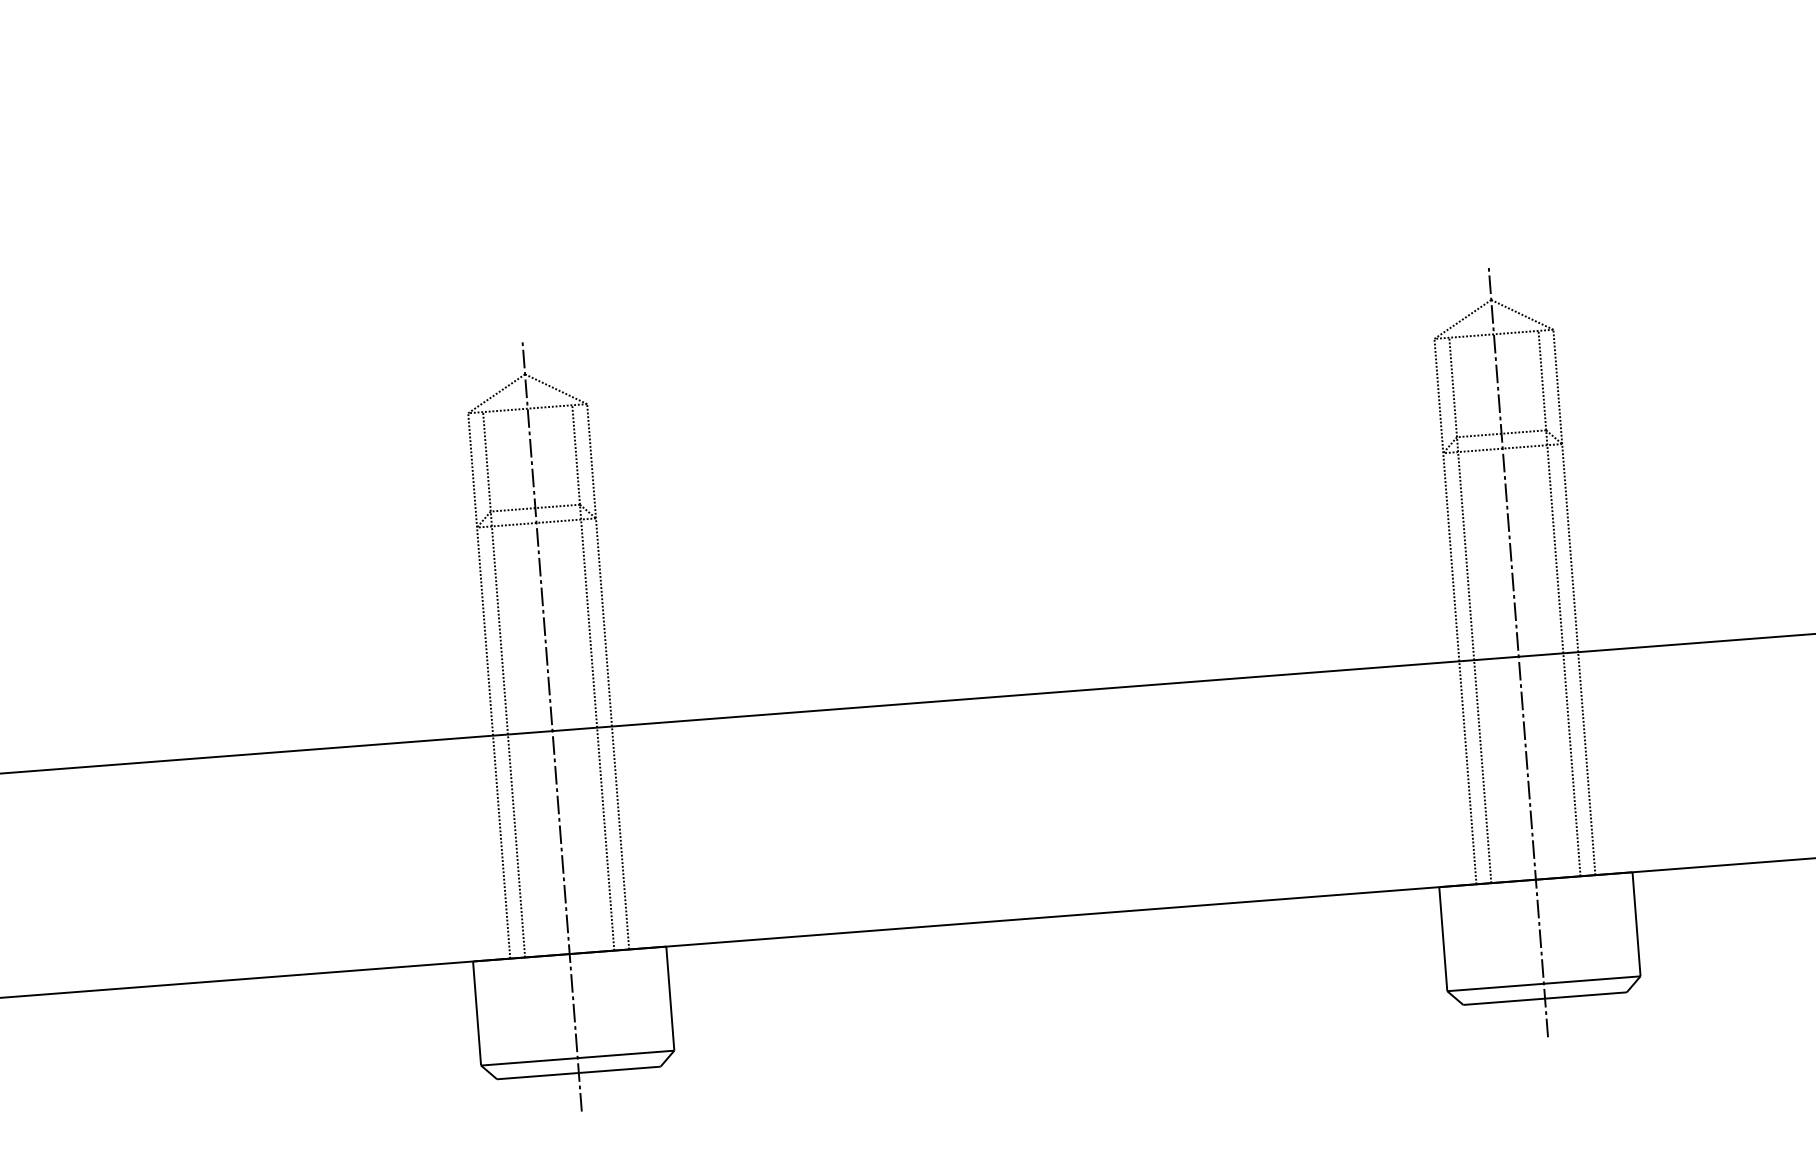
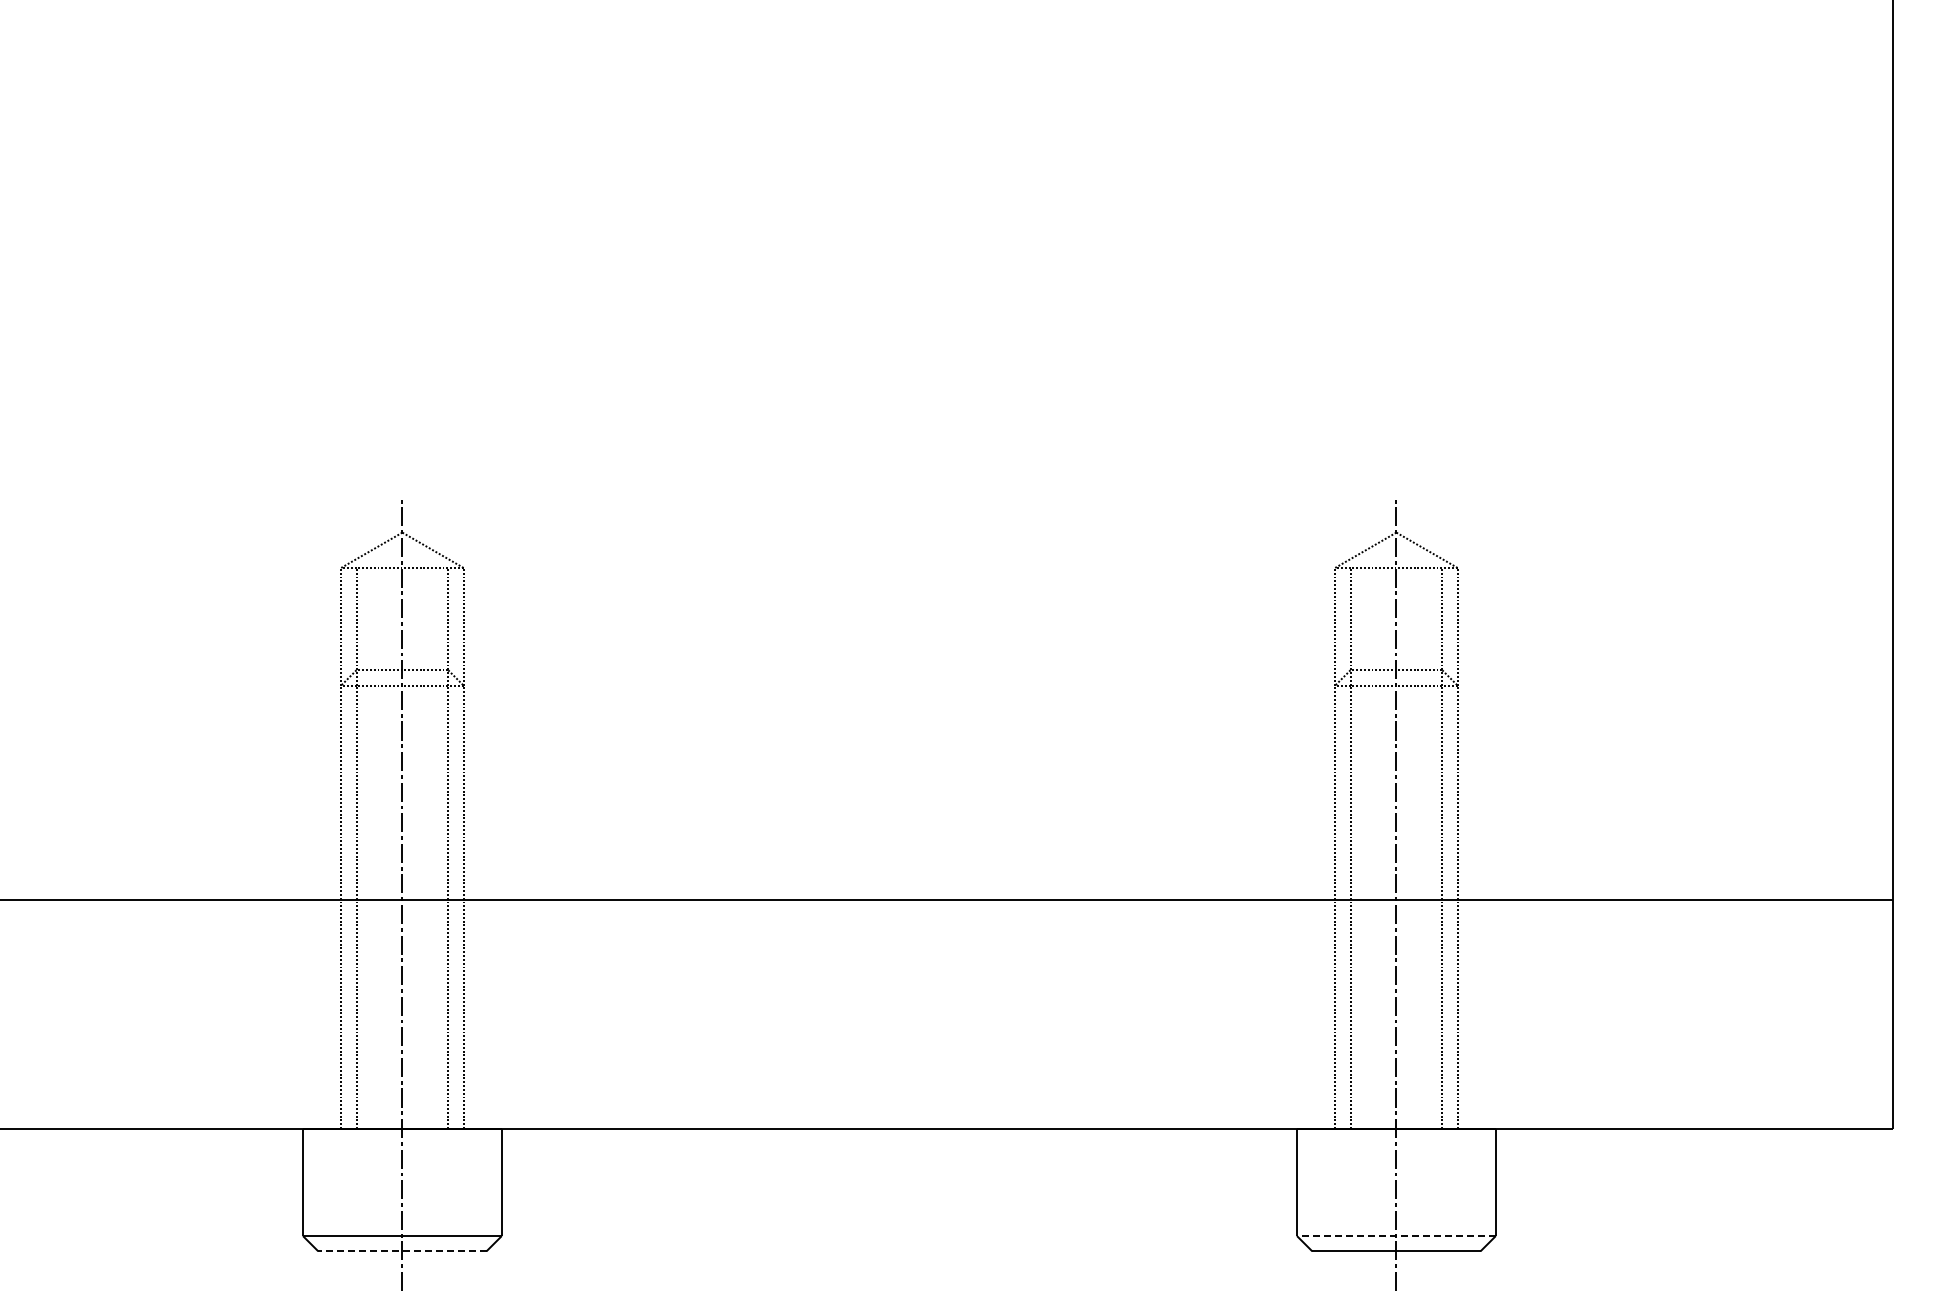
line: (1543, 984) -> (1395, 1236), solid -> dashed
line: (577, 1073) -> (401, 1251), solid -> dashed

